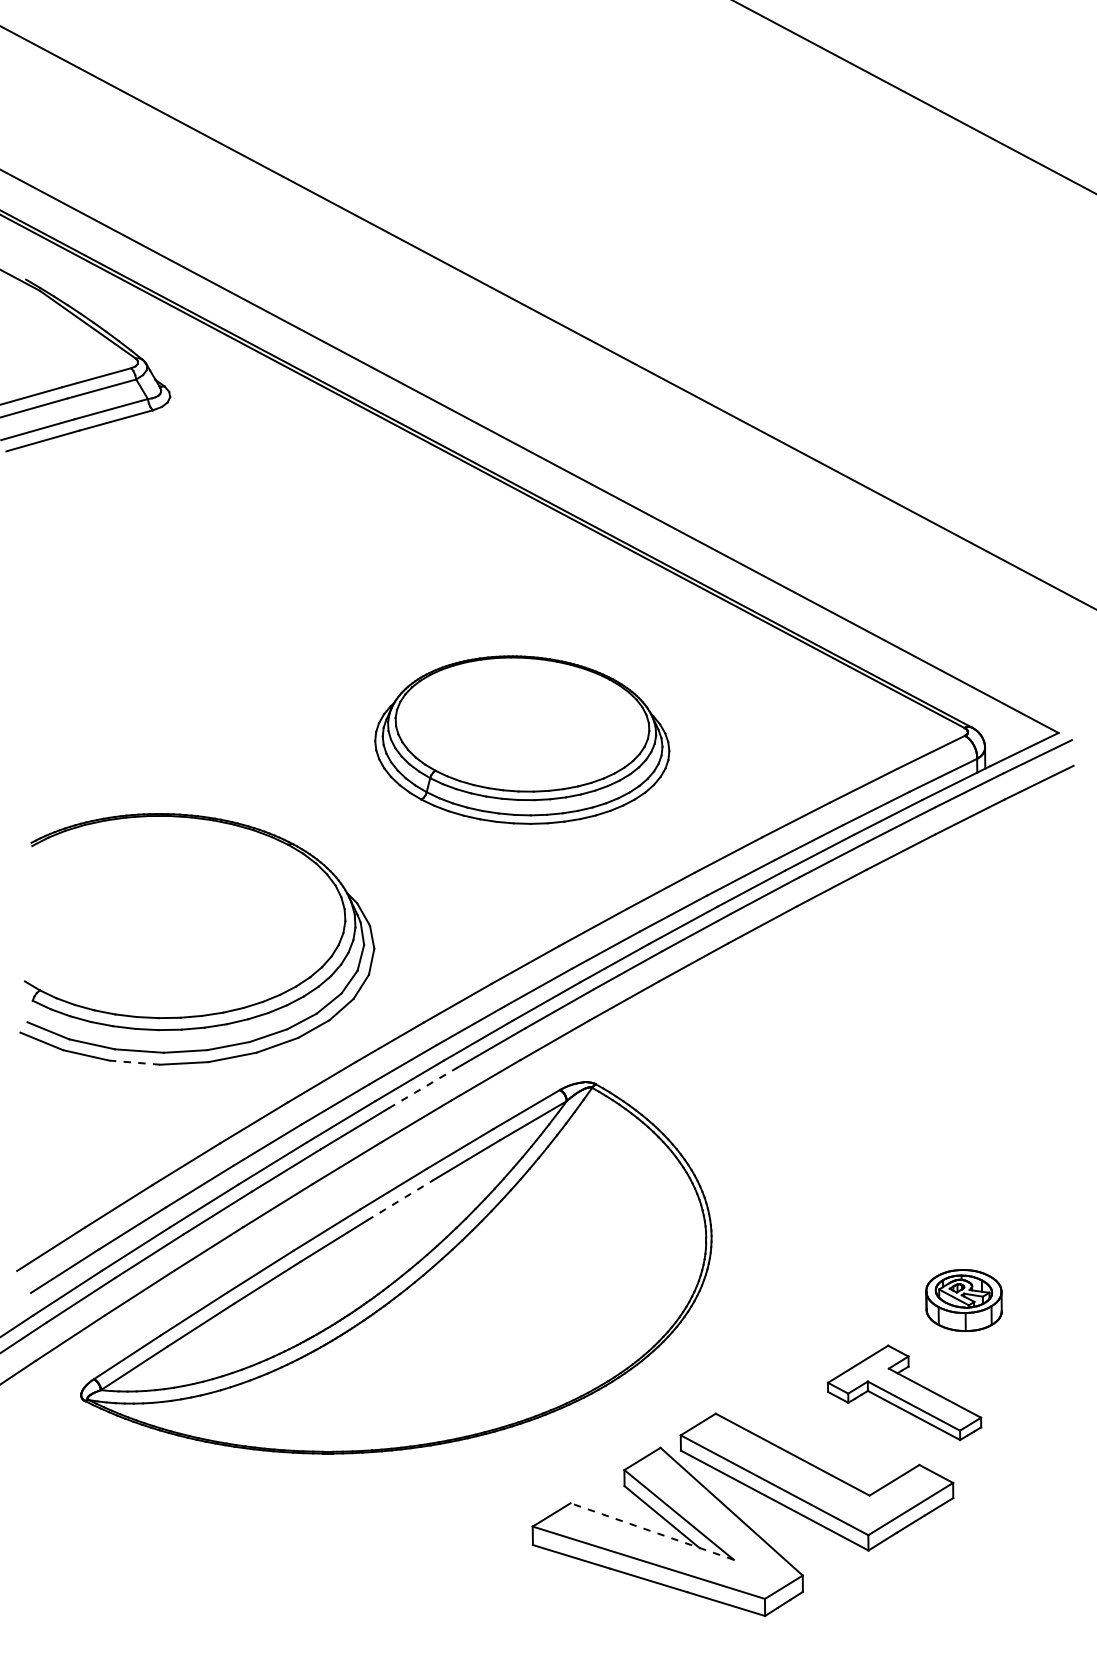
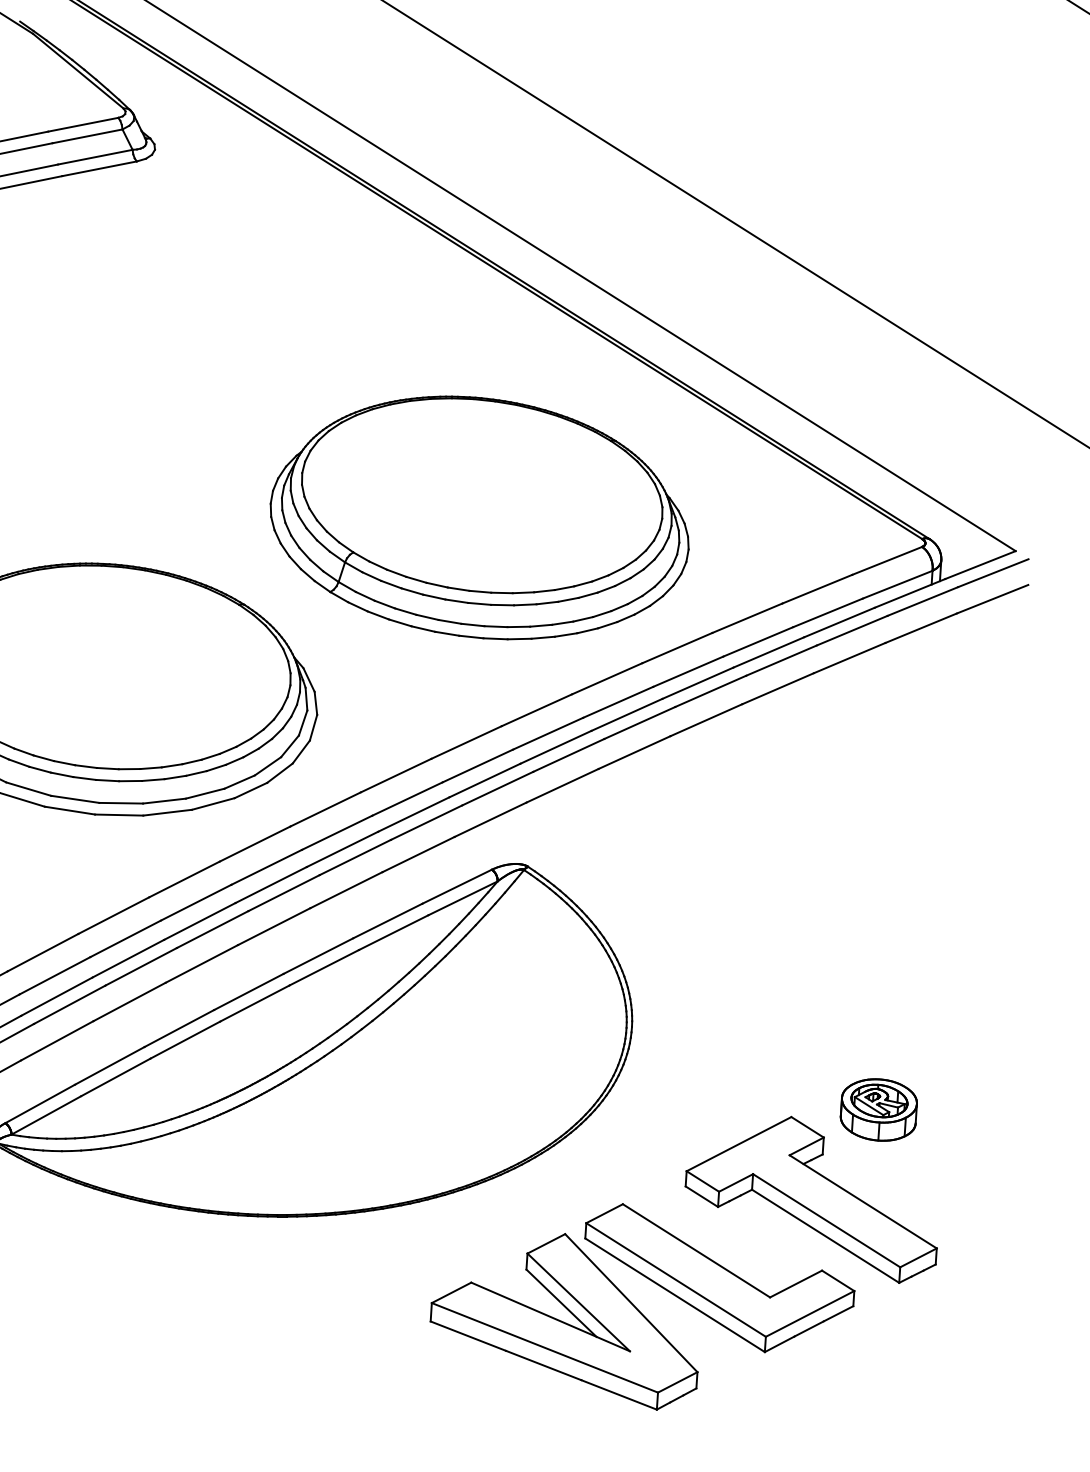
part: (522, 739) -> (480, 517), size x1.43
line: (134, 1062) -> (69, 810), dashed -> solid
line: (423, 1088) -> (355, 858), dashed -> solid
line: (400, 1200) -> (324, 967), dashed -> solid
part: (904, 1392) -> (812, 1197), size x1.67
line: (651, 1531) -> (549, 1316), dashed -> solid

